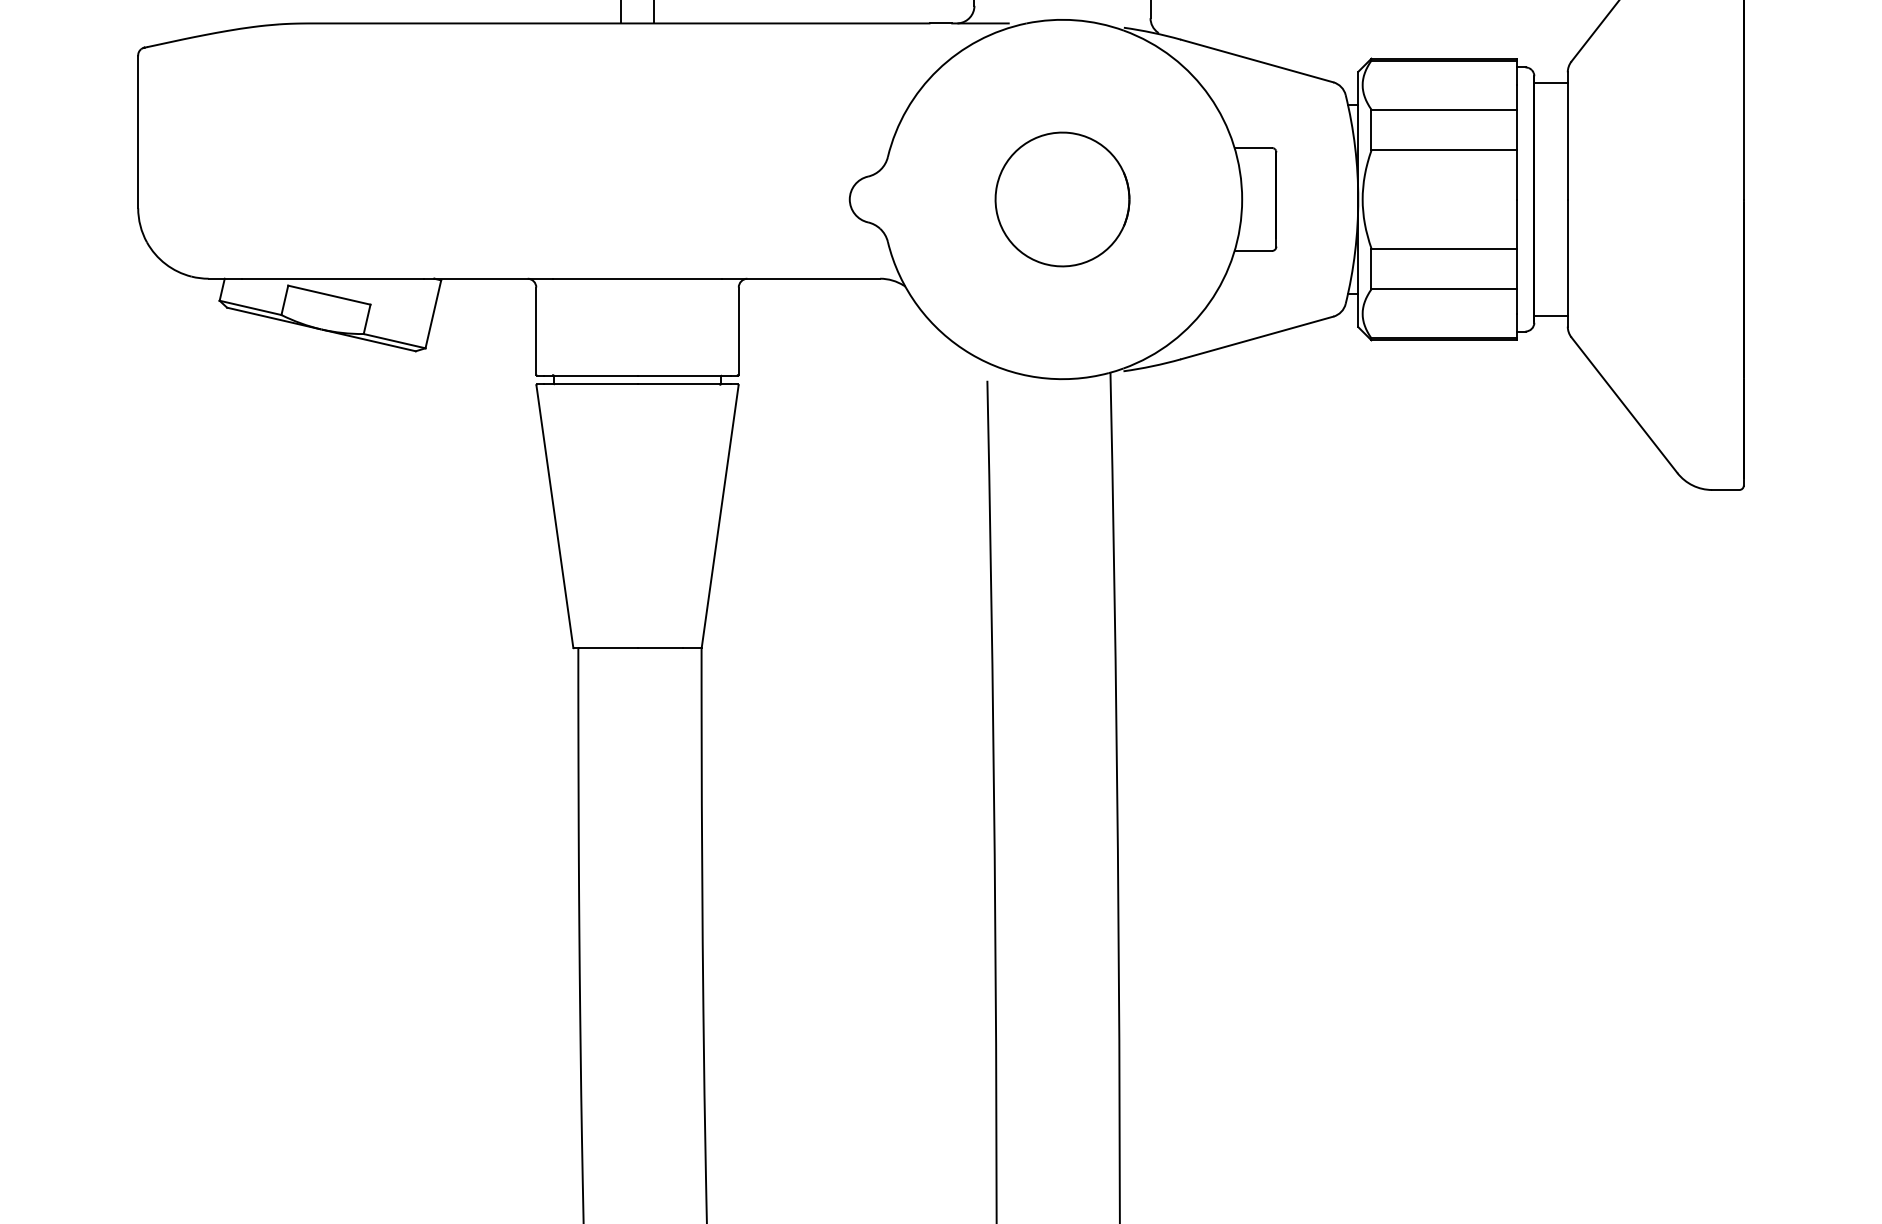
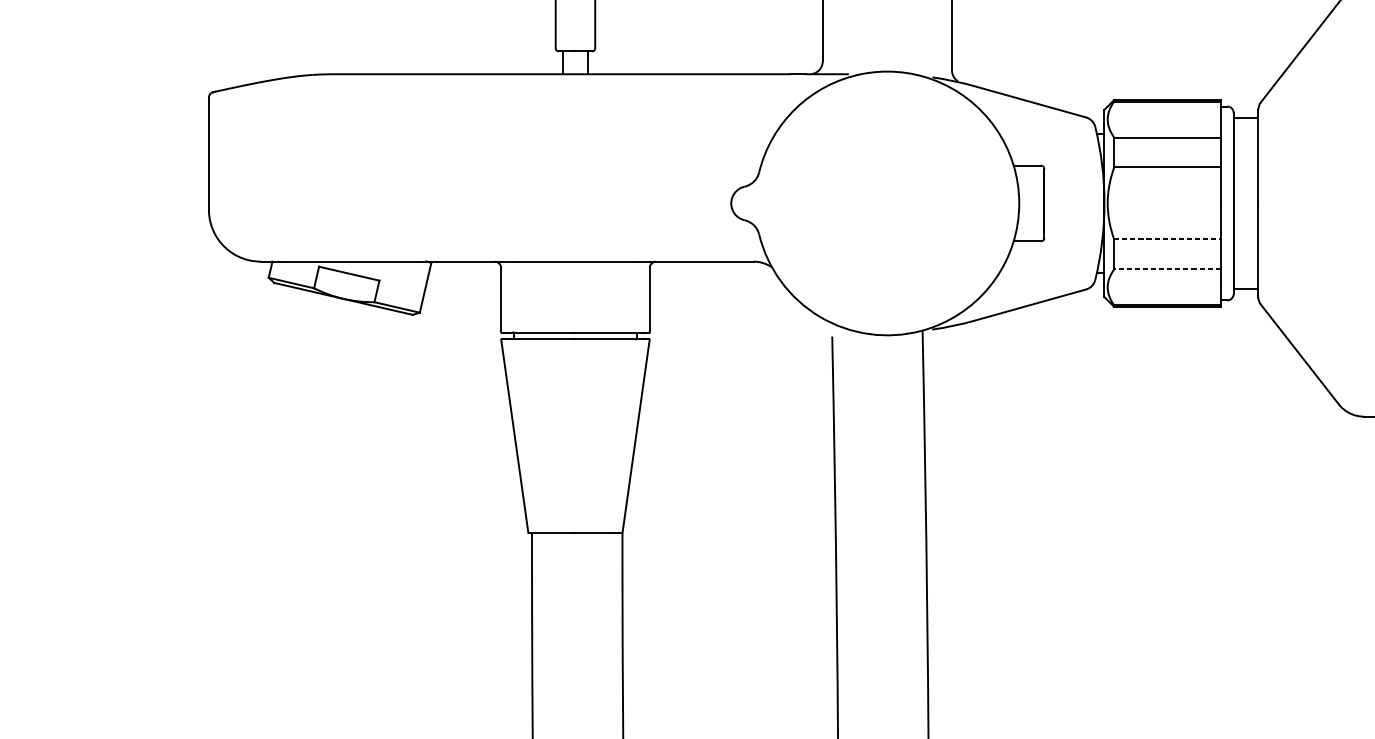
part: (1062, 199) -> (887, 203), removed
line: (1444, 248) -> (1167, 239), solid -> dashed
line: (1444, 289) -> (1167, 269), solid -> dashed

